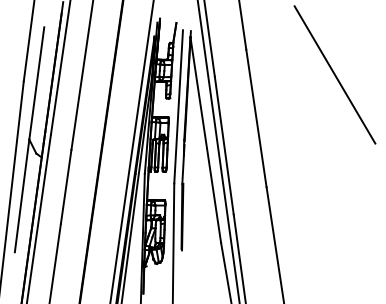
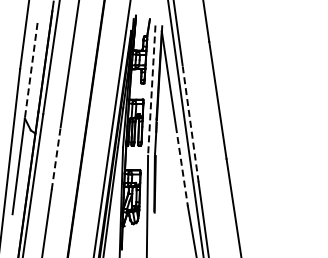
line: (334, 74) -> (284, 63), removed
line: (37, 84) -> (31, 71), solid -> dashed
line: (178, 107) -> (151, 91), solid -> dashed
line: (224, 145) -> (190, 123), solid -> dashed
line: (66, 186) -> (56, 158), solid -> dashed
line: (213, 196) -> (181, 166), solid -> dashed

